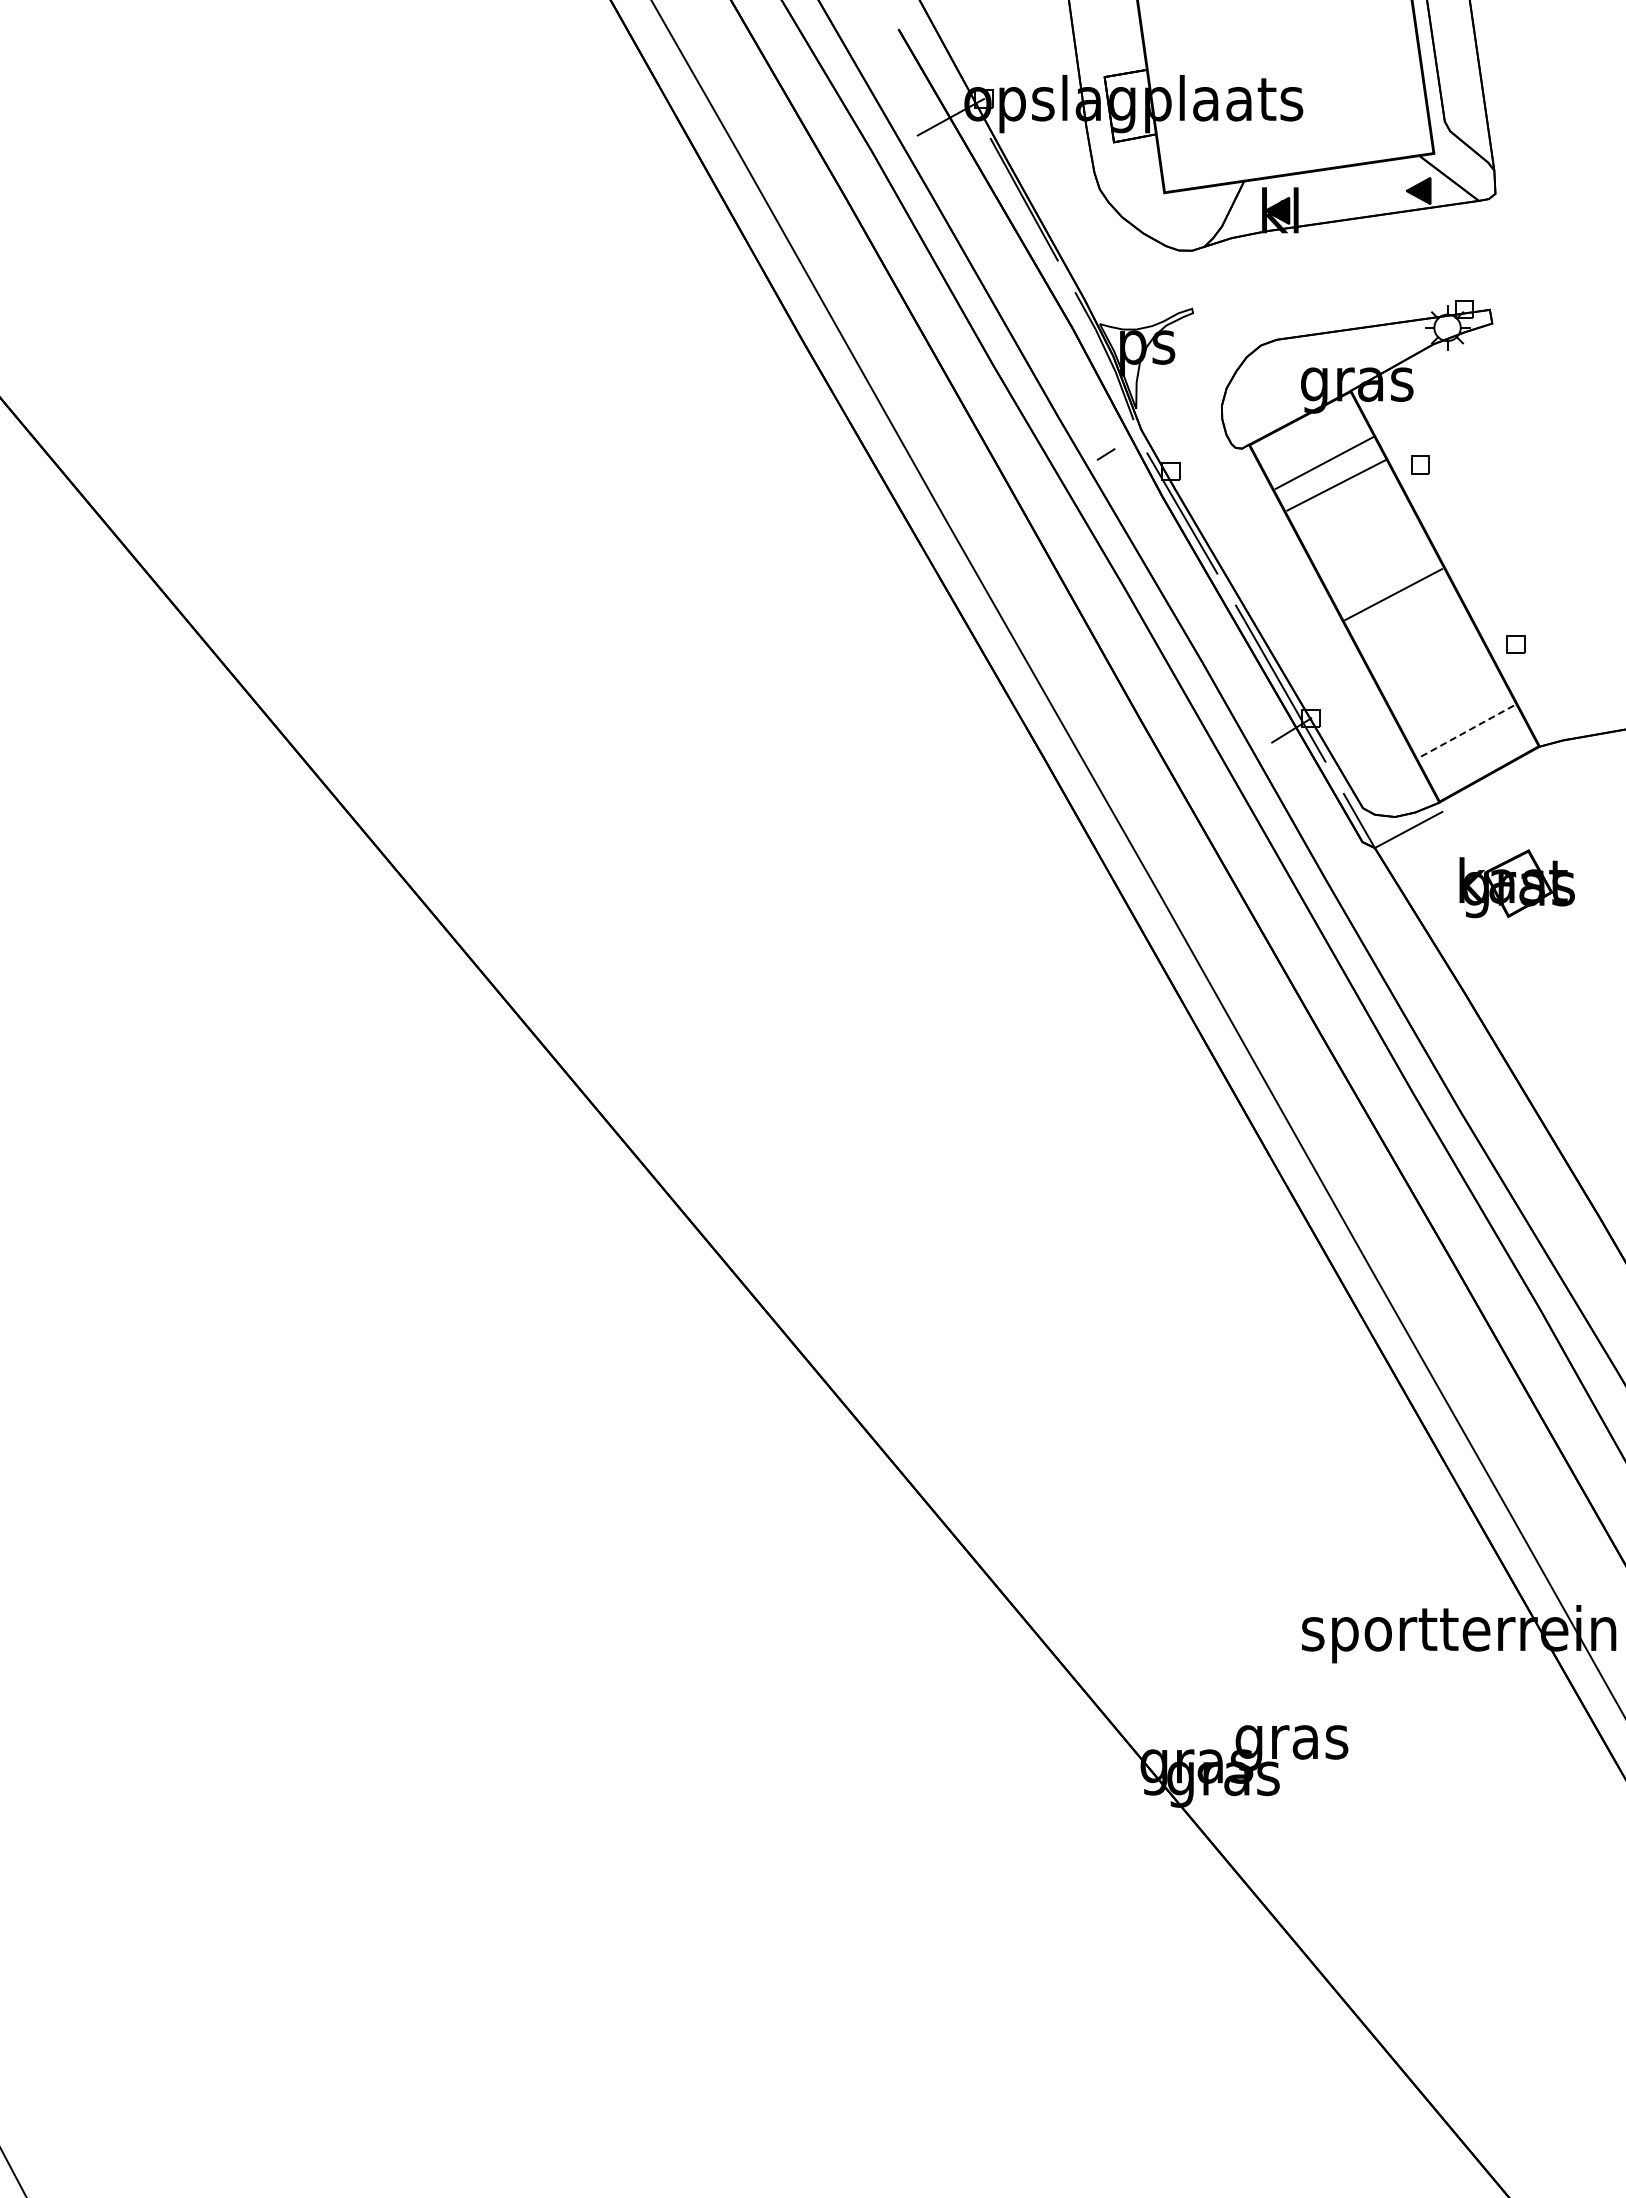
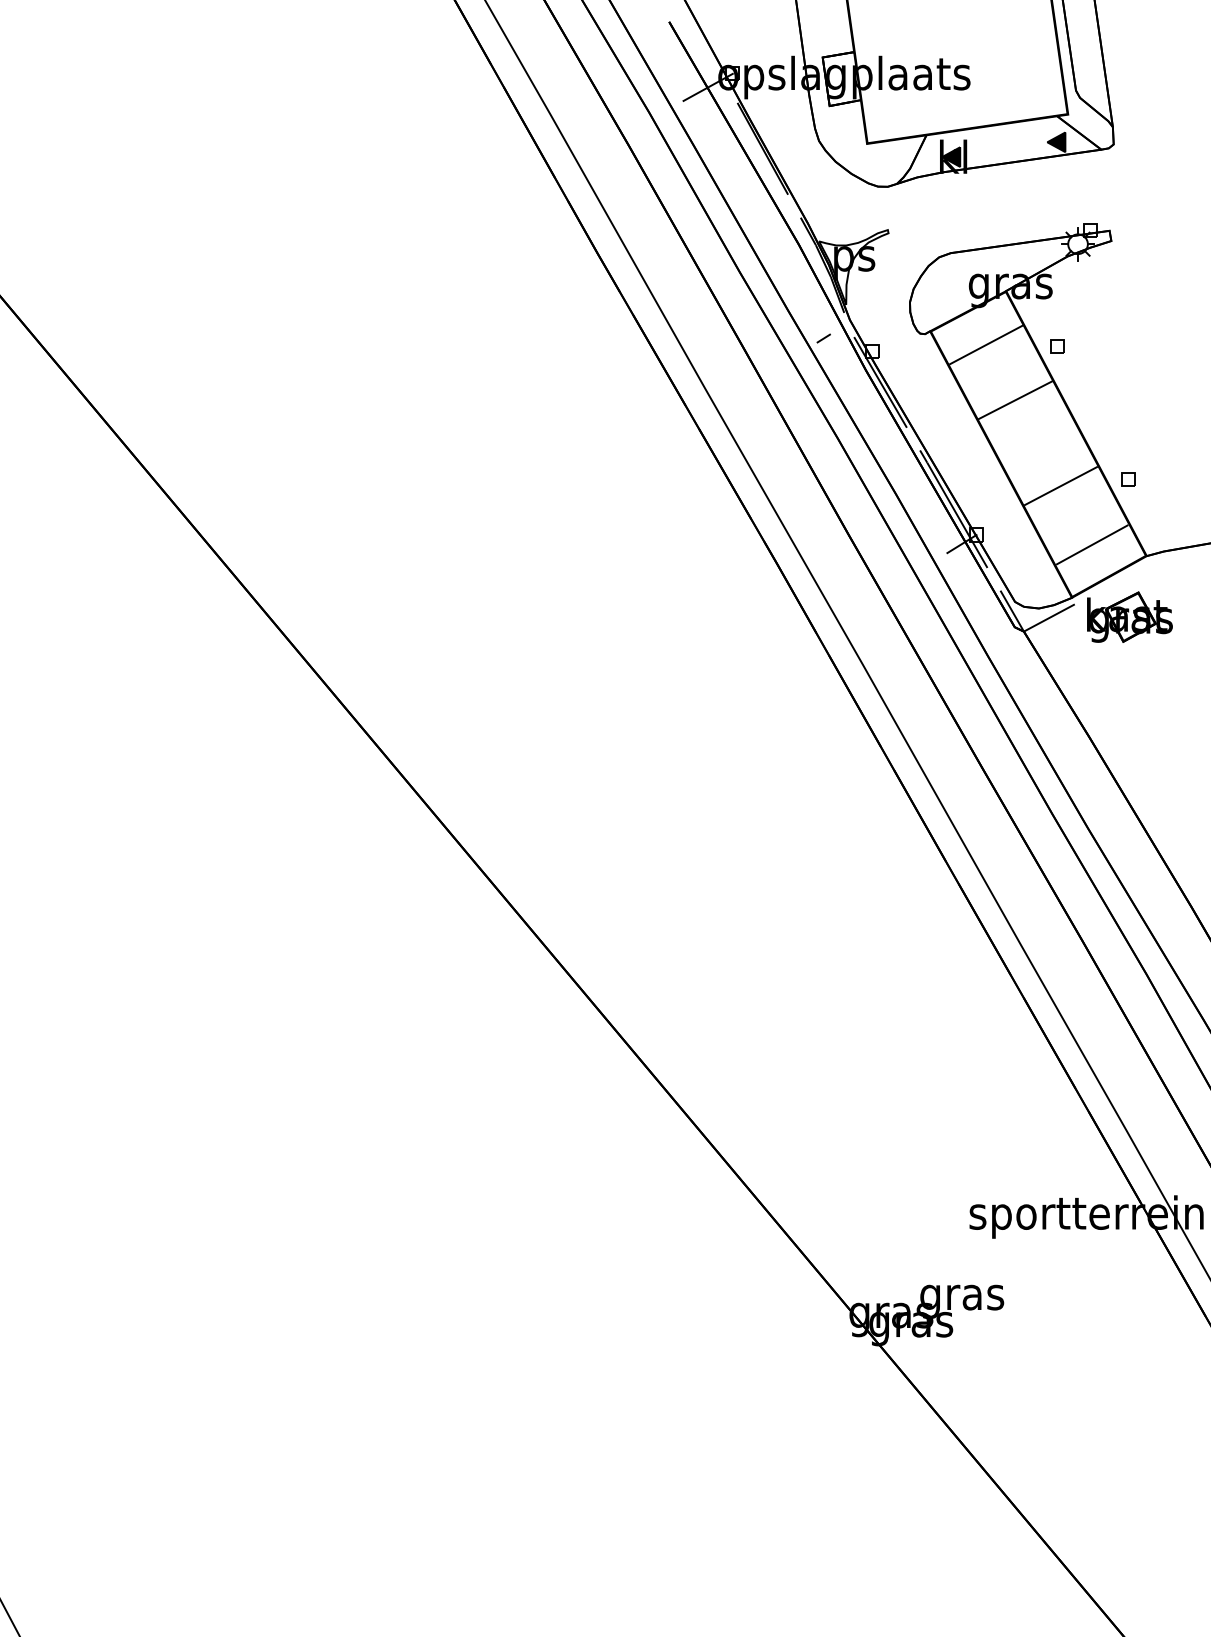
line: (1336, 485) -> (1015, 400), moved
line: (1393, 594) -> (1060, 485), moved
line: (1466, 731) -> (1092, 544), dashed -> solid
part: (1516, 883) -> (1129, 617), moved

